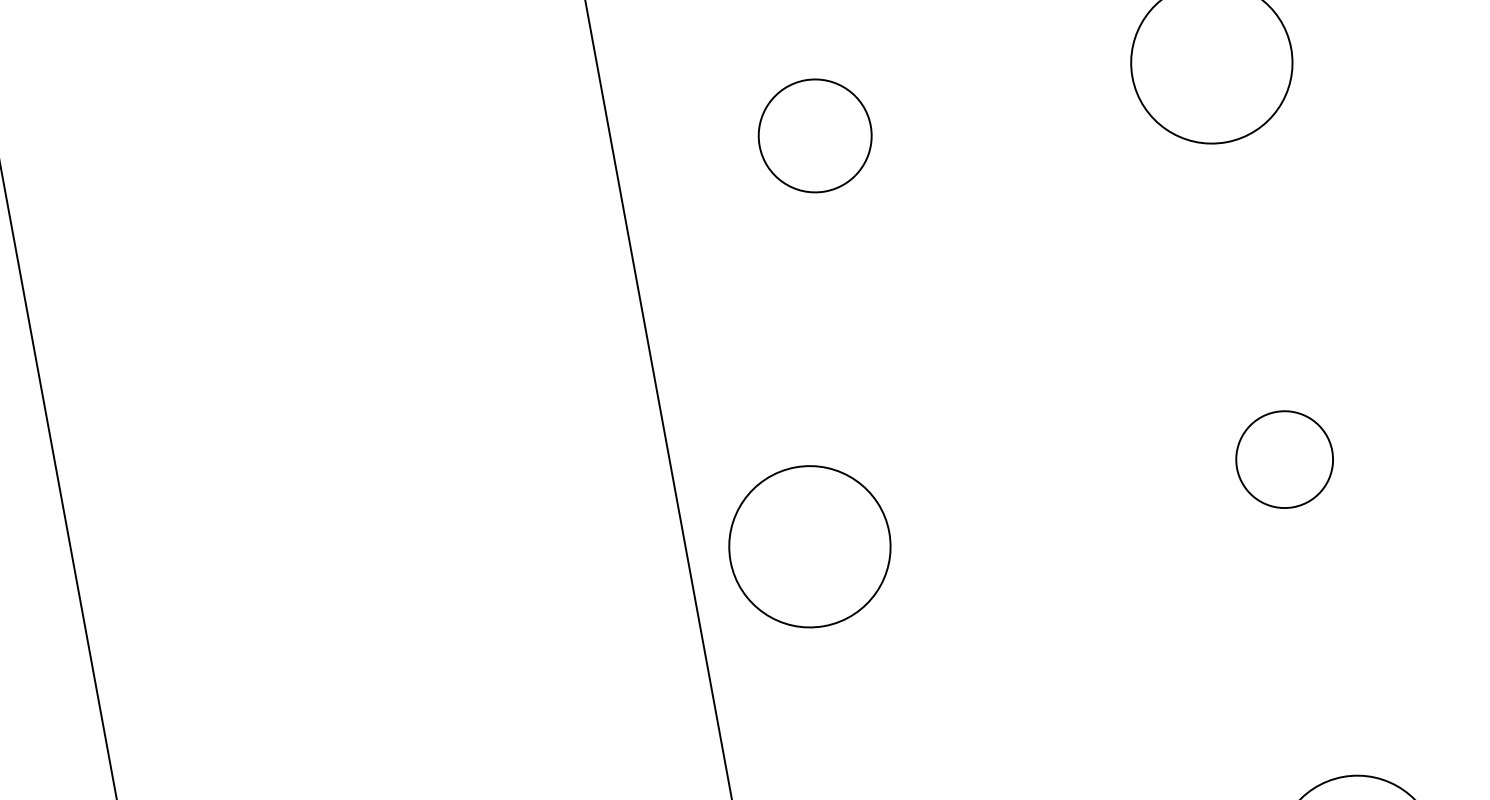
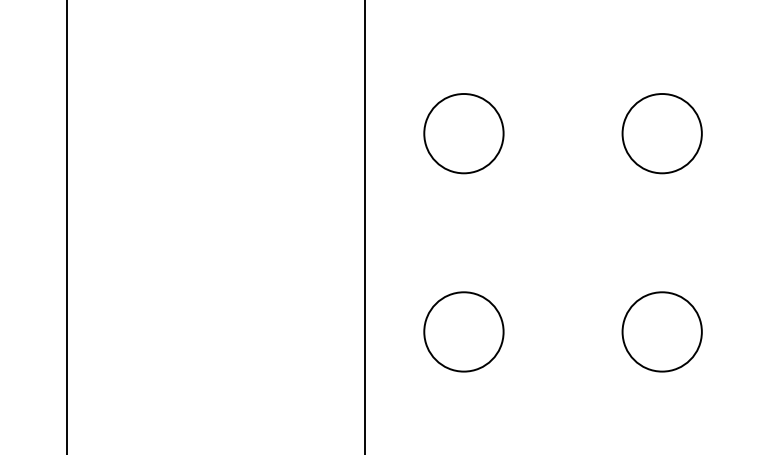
circle: (814, 135) -> (463, 133), size x1.43
circle: (1283, 459) -> (661, 331), size x1.67
circle: (808, 546) -> (463, 331), moved

